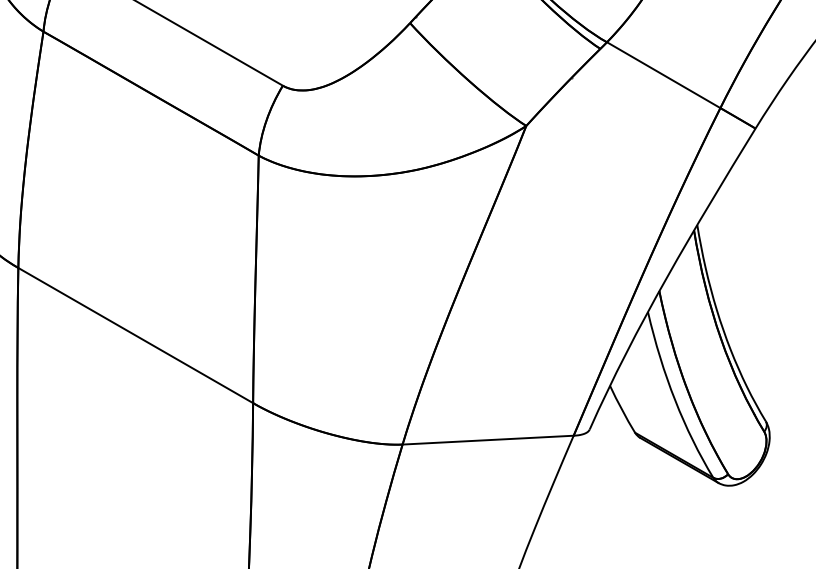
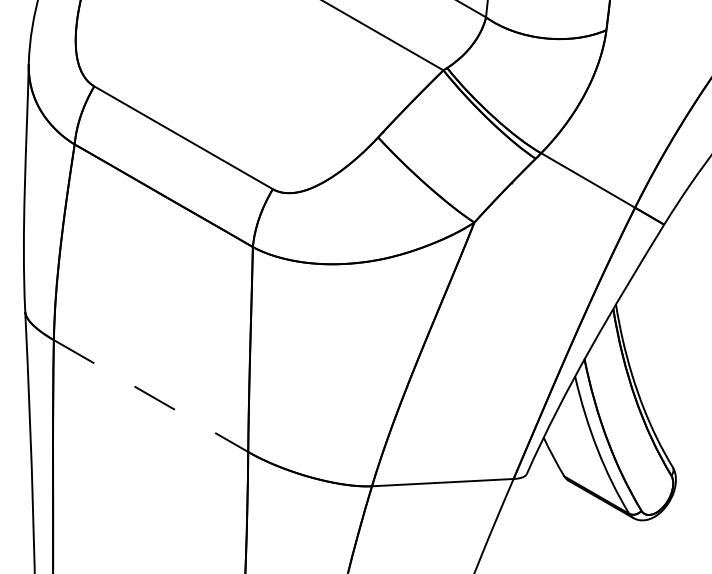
line: (136, 336) -> (151, 396), solid -> dashed

